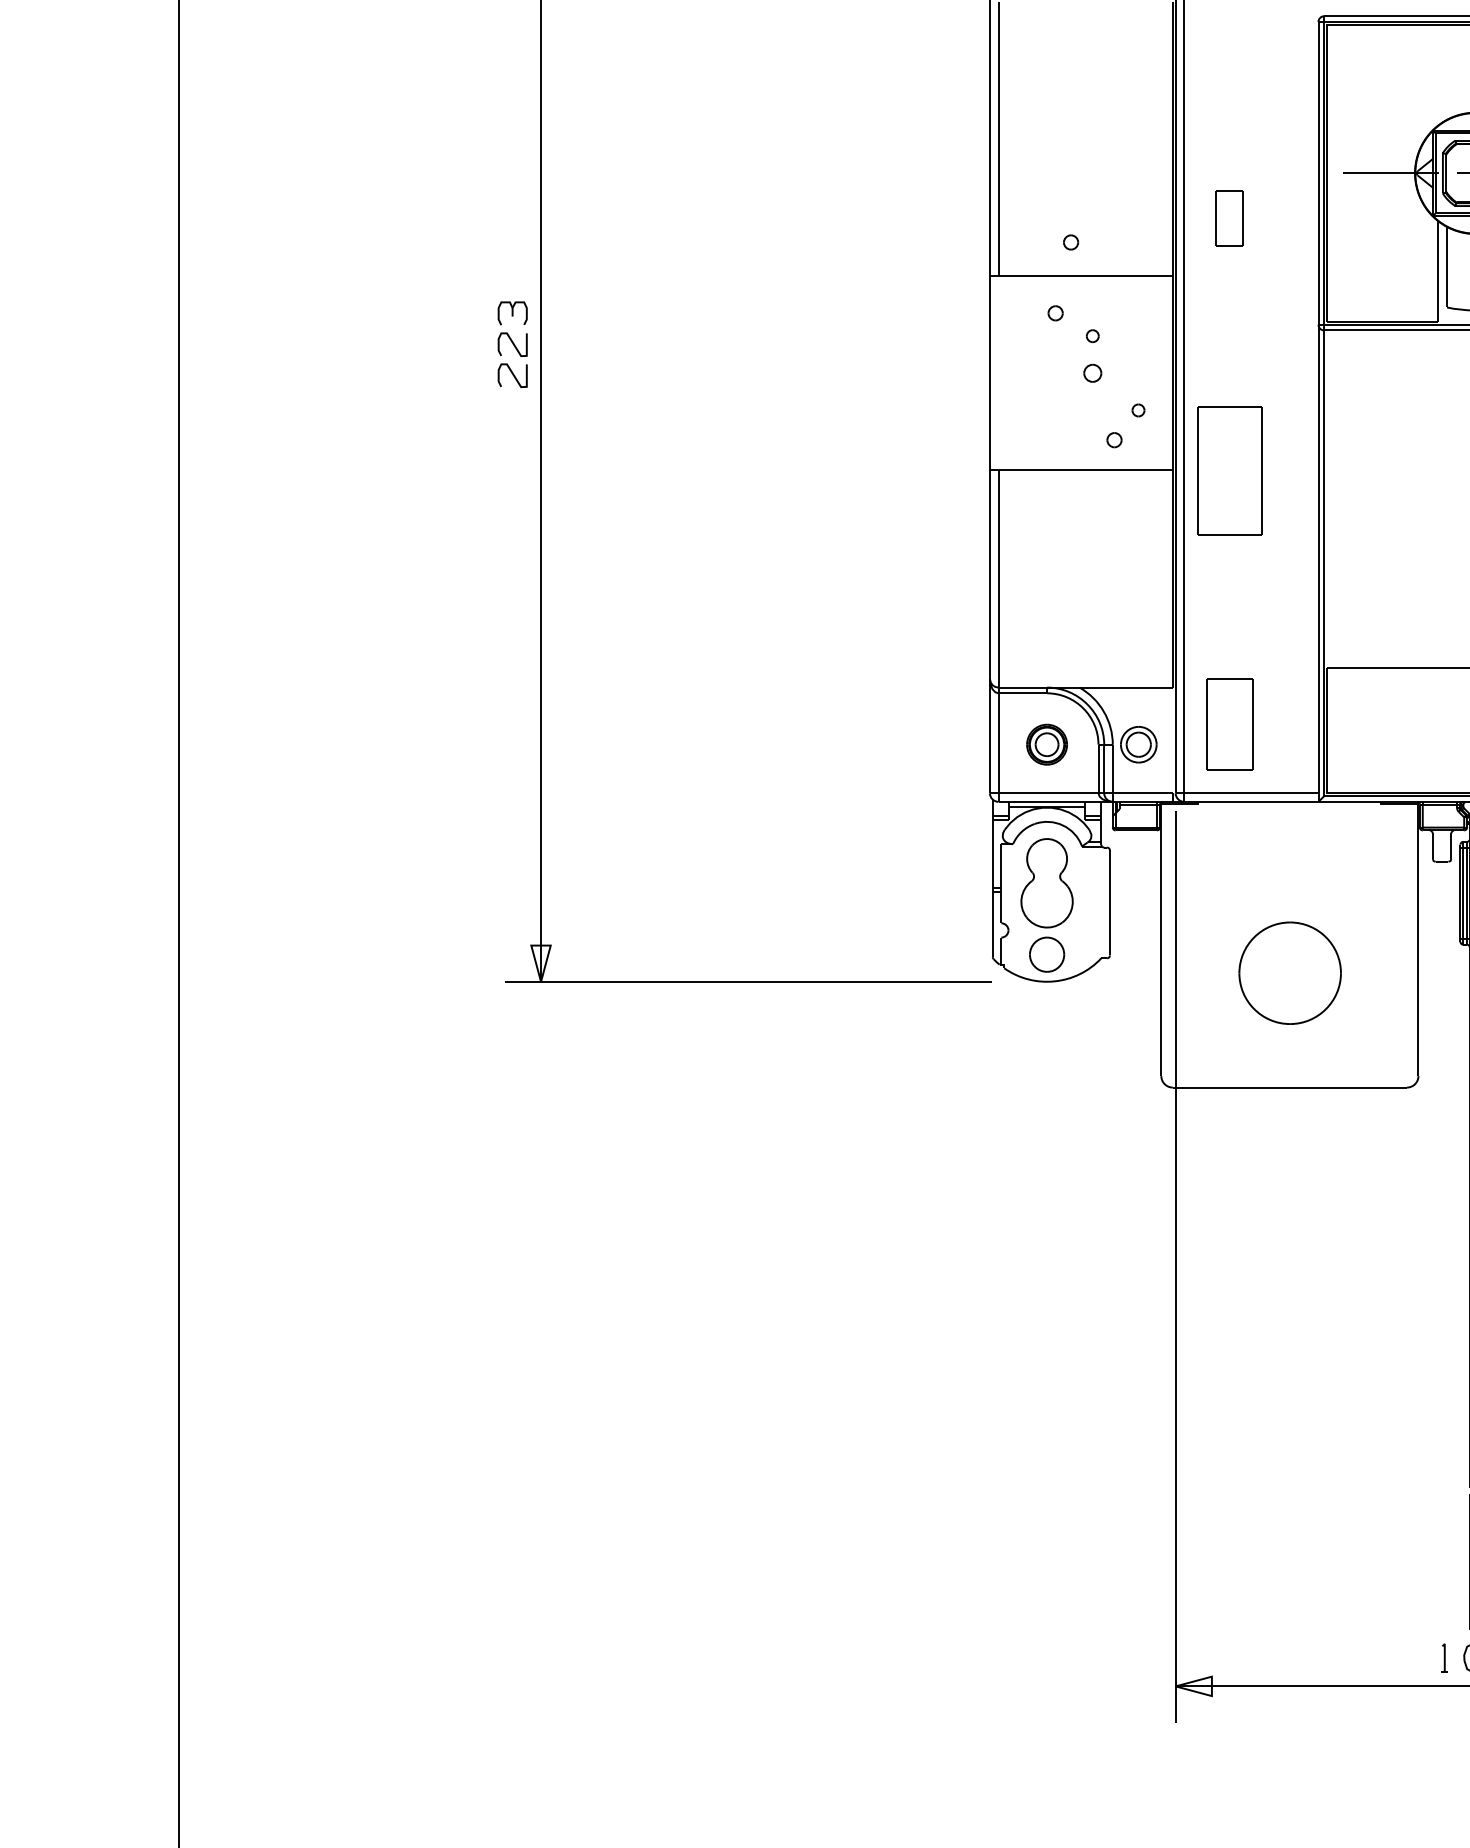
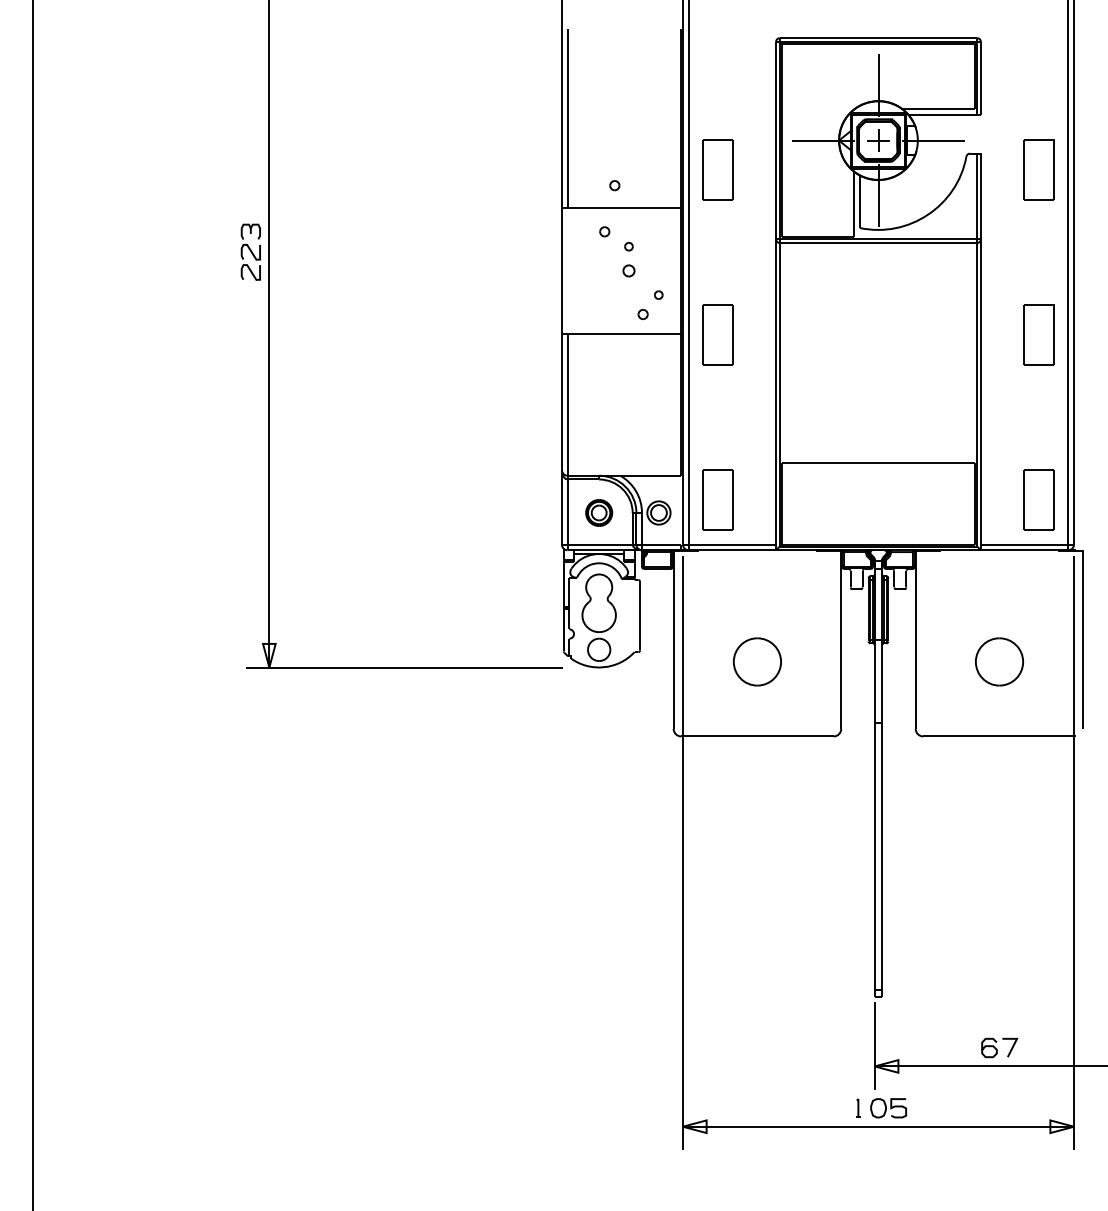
part: (1228, 217) -> (717, 169), size x1.67
part: (1228, 470) -> (717, 334), size x0.71
part: (1288, 972) -> (756, 661), size x0.71

